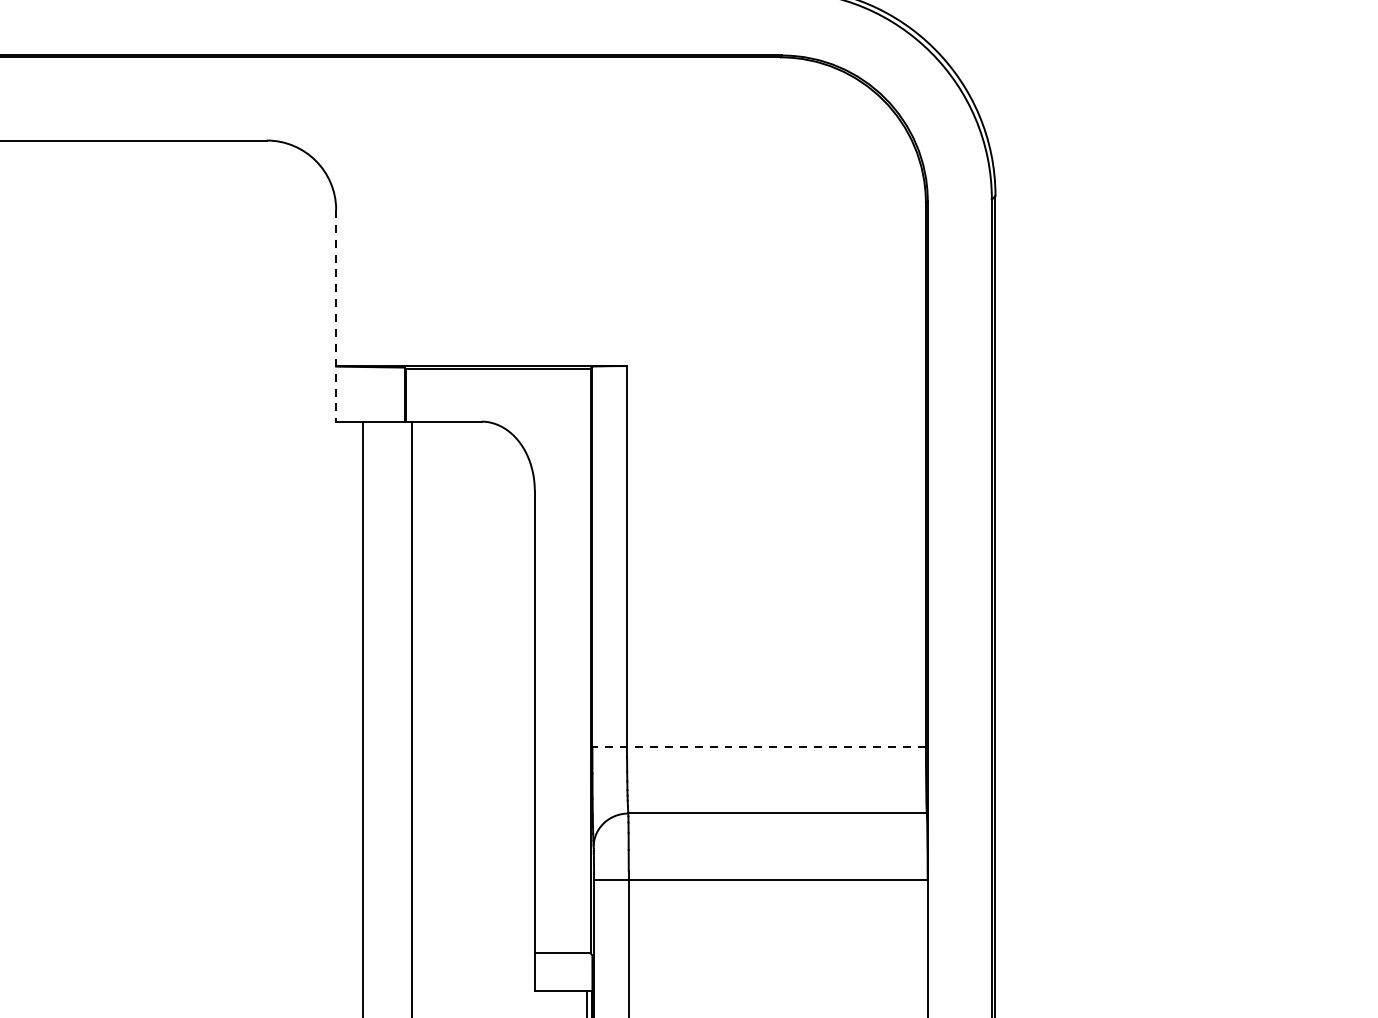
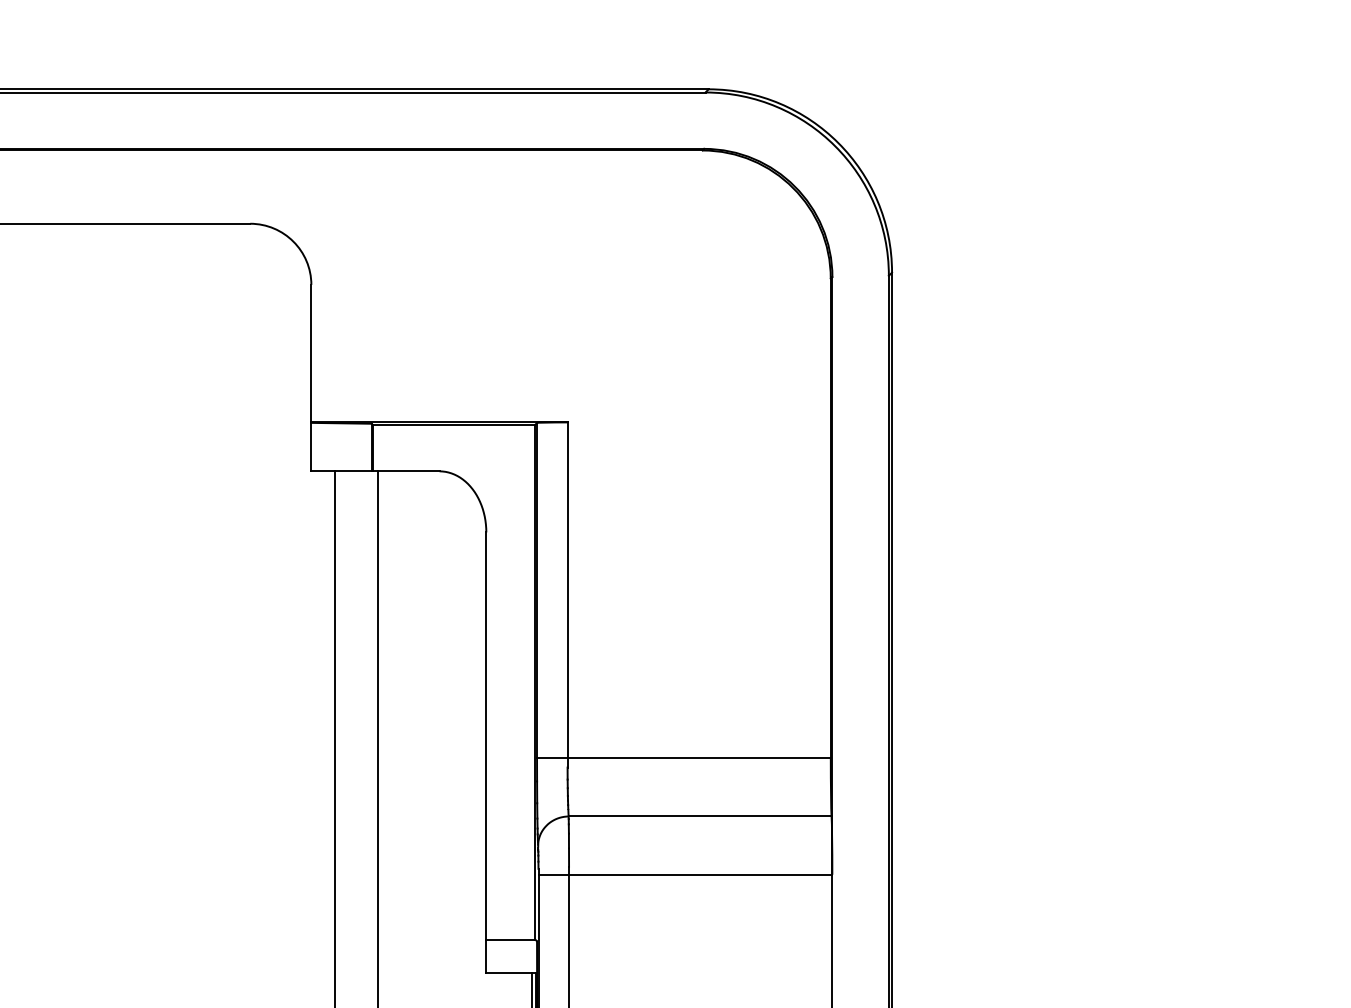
line: (336, 316) -> (311, 378), dashed -> solid
line: (758, 747) -> (683, 758), dashed -> solid

